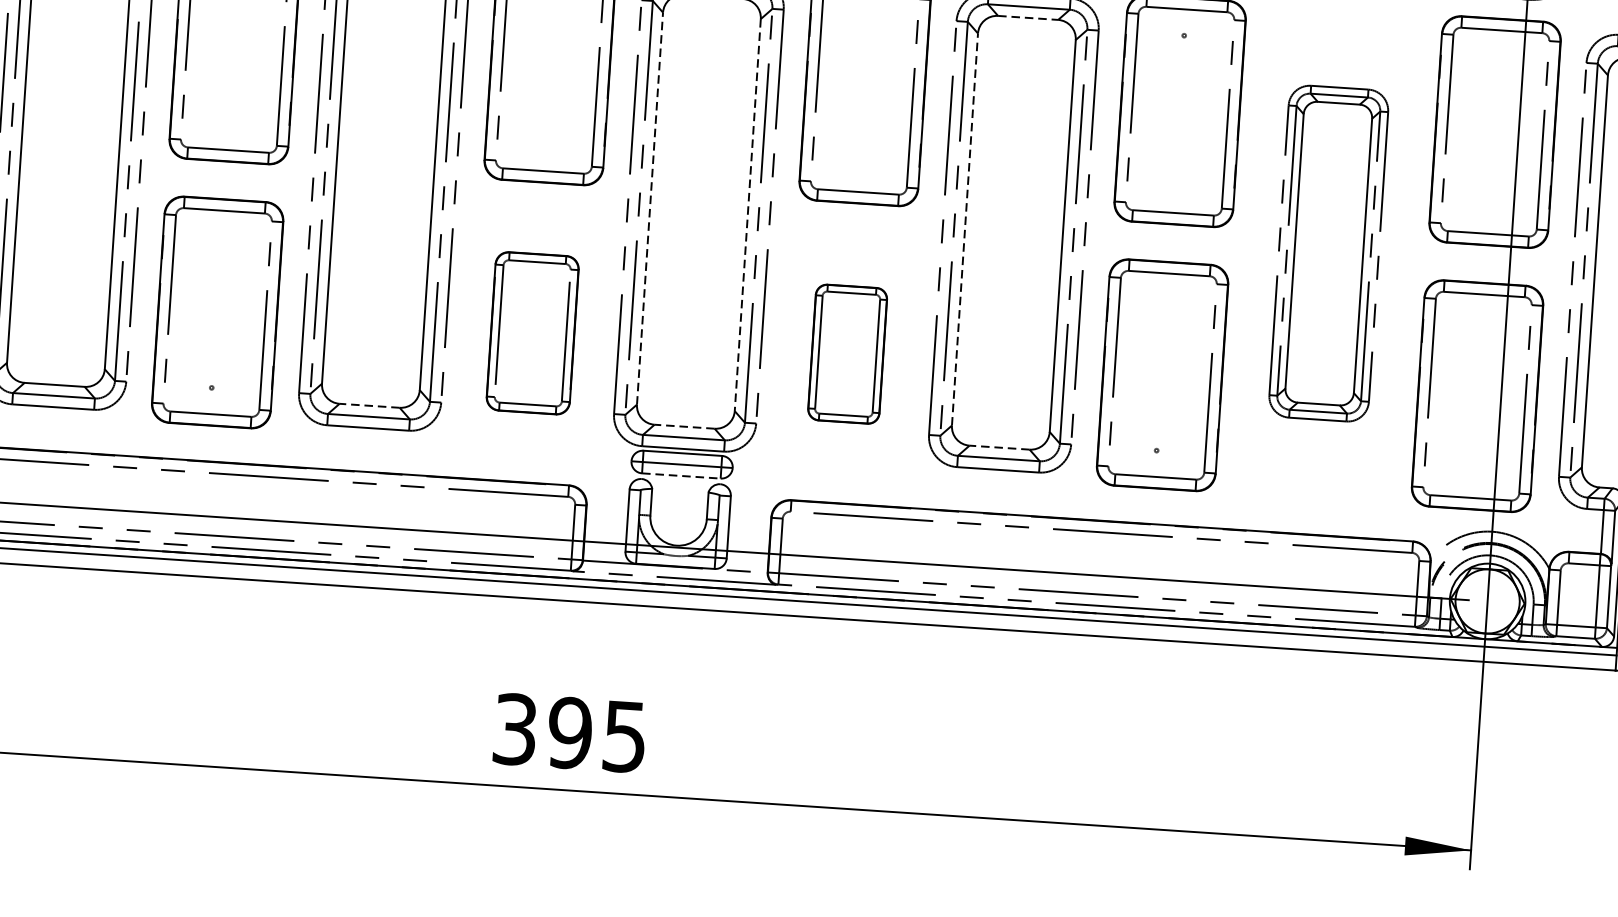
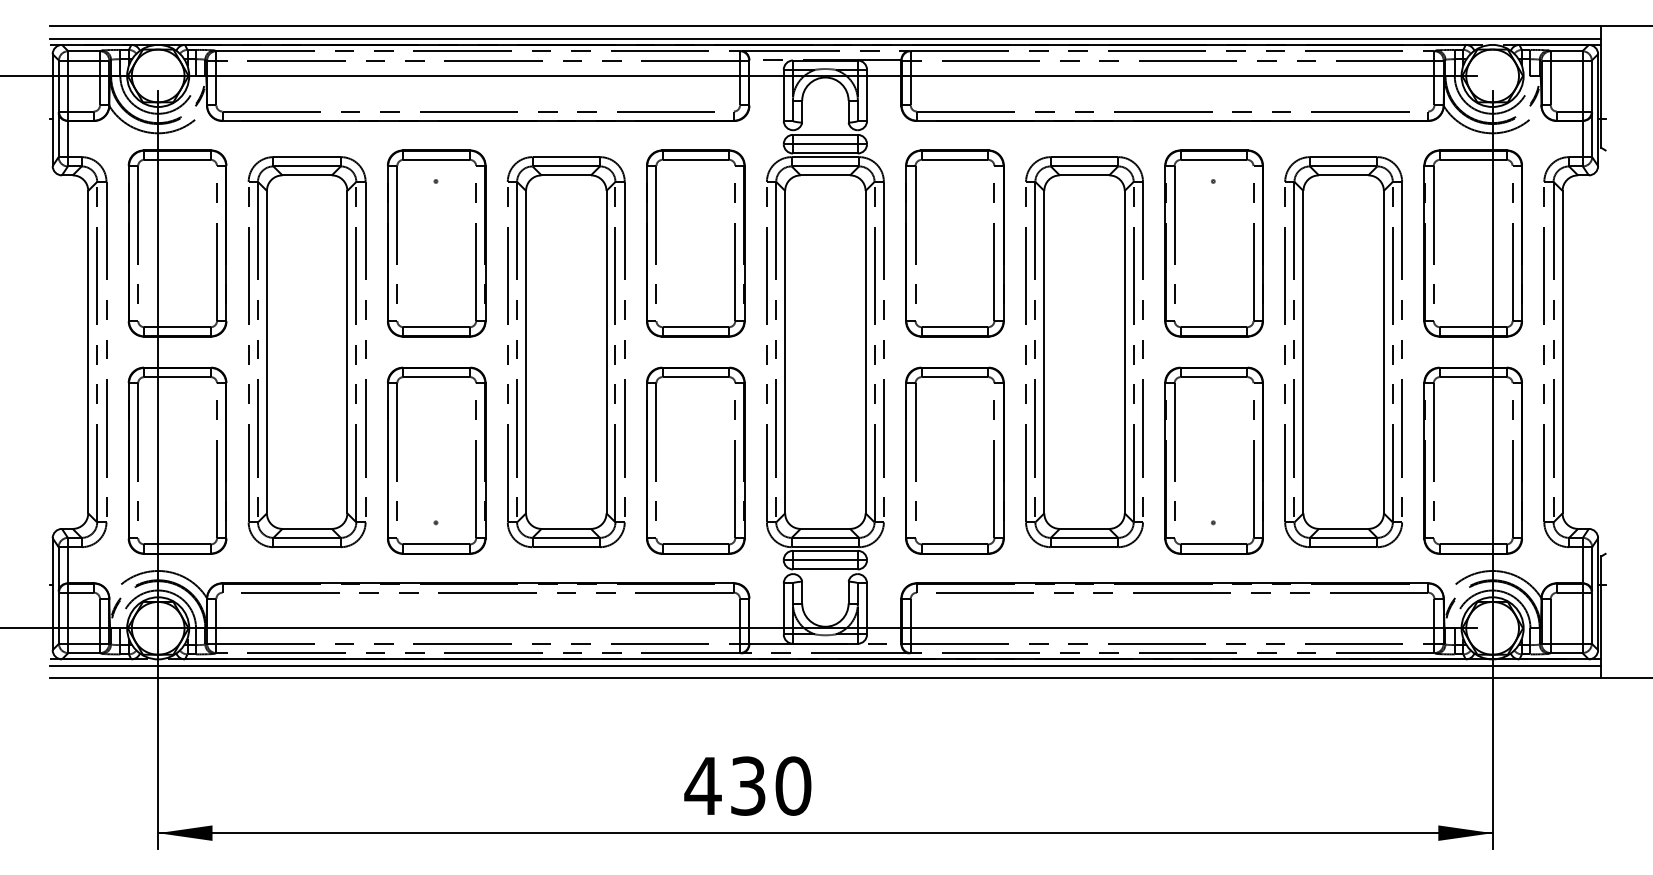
line: (1028, 18) -> (1084, 175), dashed -> solid
line: (650, 207) -> (785, 351), dashed -> solid
line: (747, 215) -> (865, 352), dashed -> solid
line: (965, 228) -> (1044, 351), dashed -> solid
part: (1328, 252) -> (1343, 351), size x1.43
part: (532, 333) -> (695, 460), size x1.43
part: (847, 353) -> (954, 460), size x1.67
line: (369, 405) -> (566, 528), dashed -> solid
line: (684, 426) -> (825, 528), dashed -> solid
line: (999, 447) -> (1084, 528), dashed -> solid
line: (681, 476) -> (825, 569), dashed -> solid
text: (569, 732) -> (747, 785), 395 -> 430

